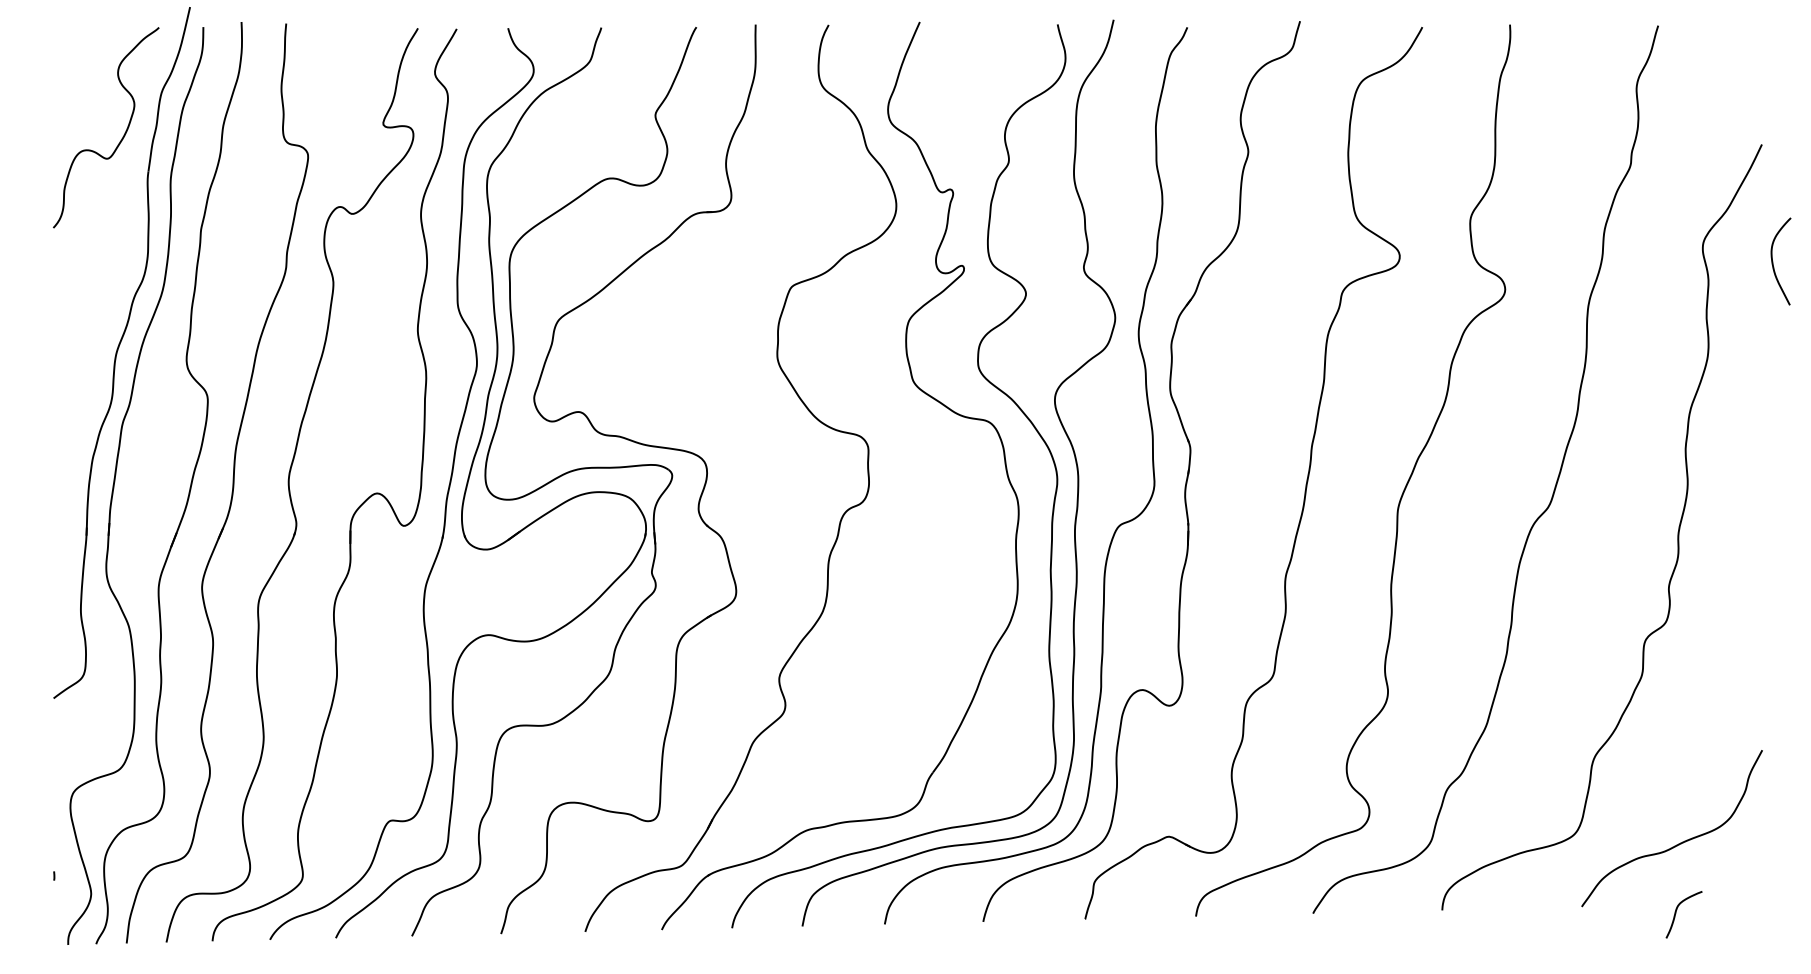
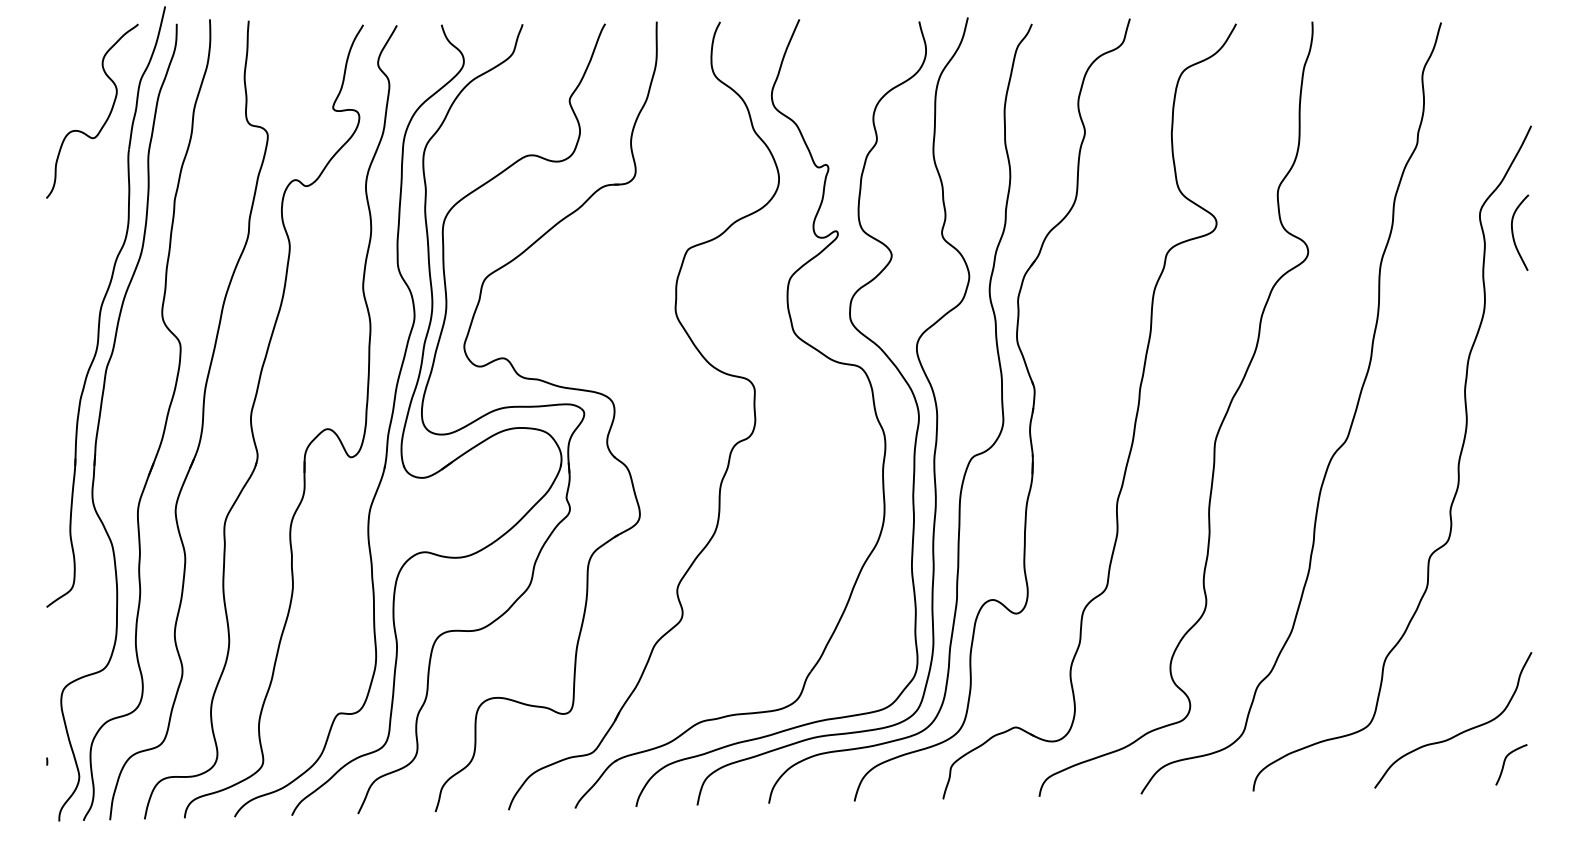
curve: (1773, 261) -> (1513, 232), moved
curve: (1676, 913) -> (1504, 763), moved

